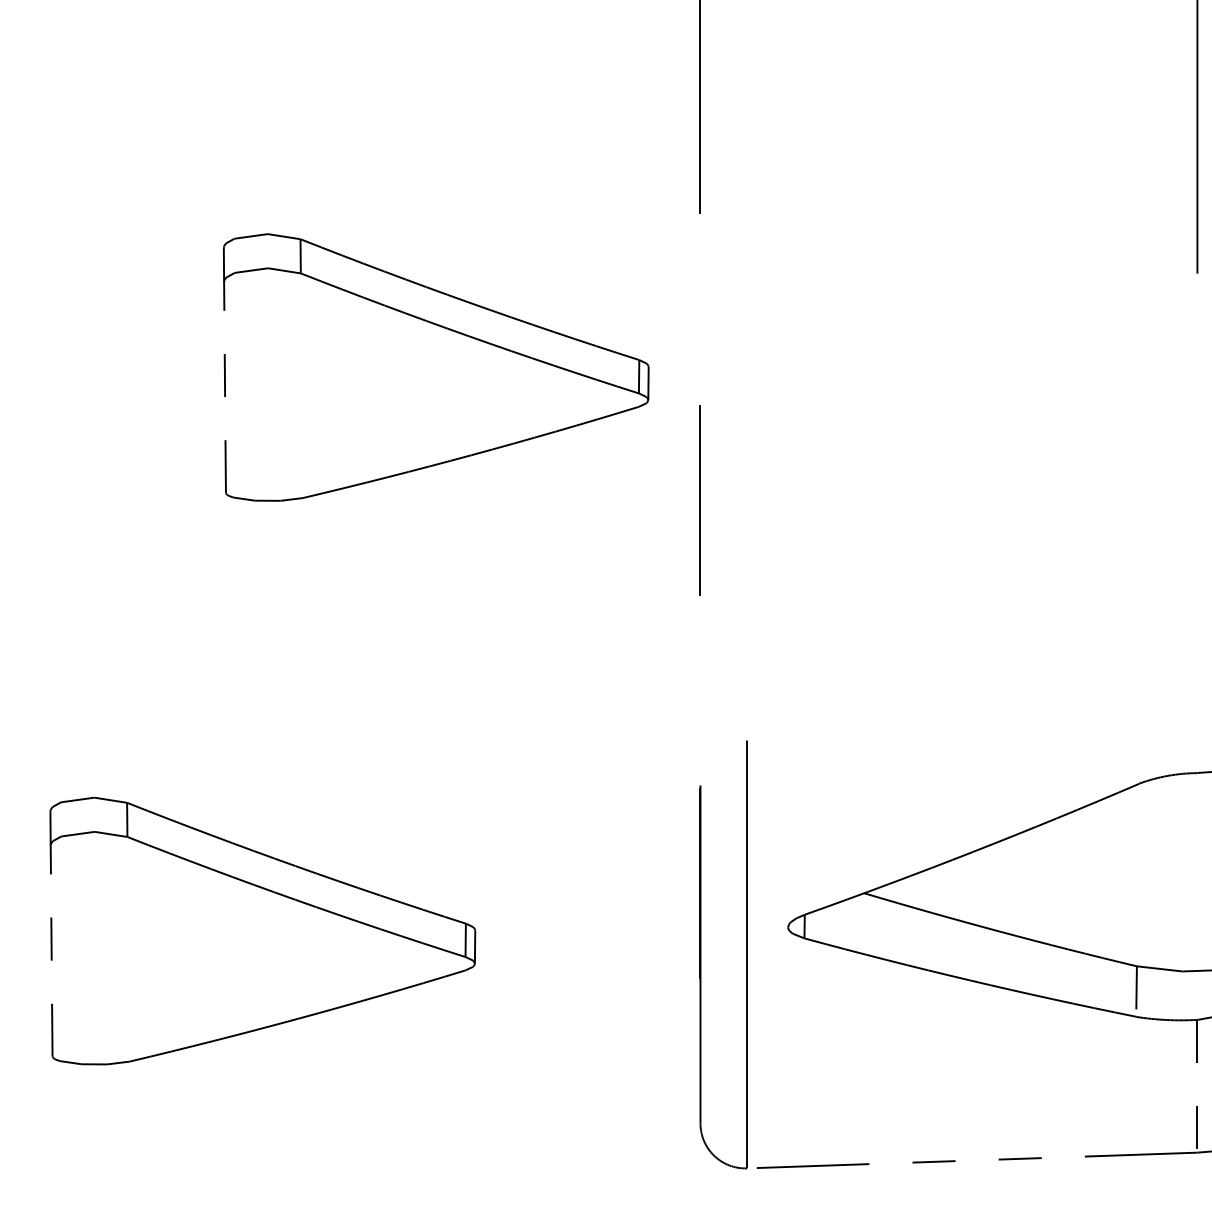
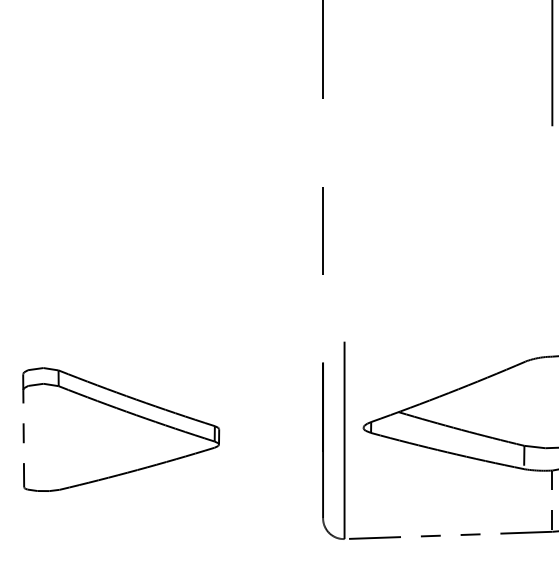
part: (445, 330) -> (205, 152), removed

